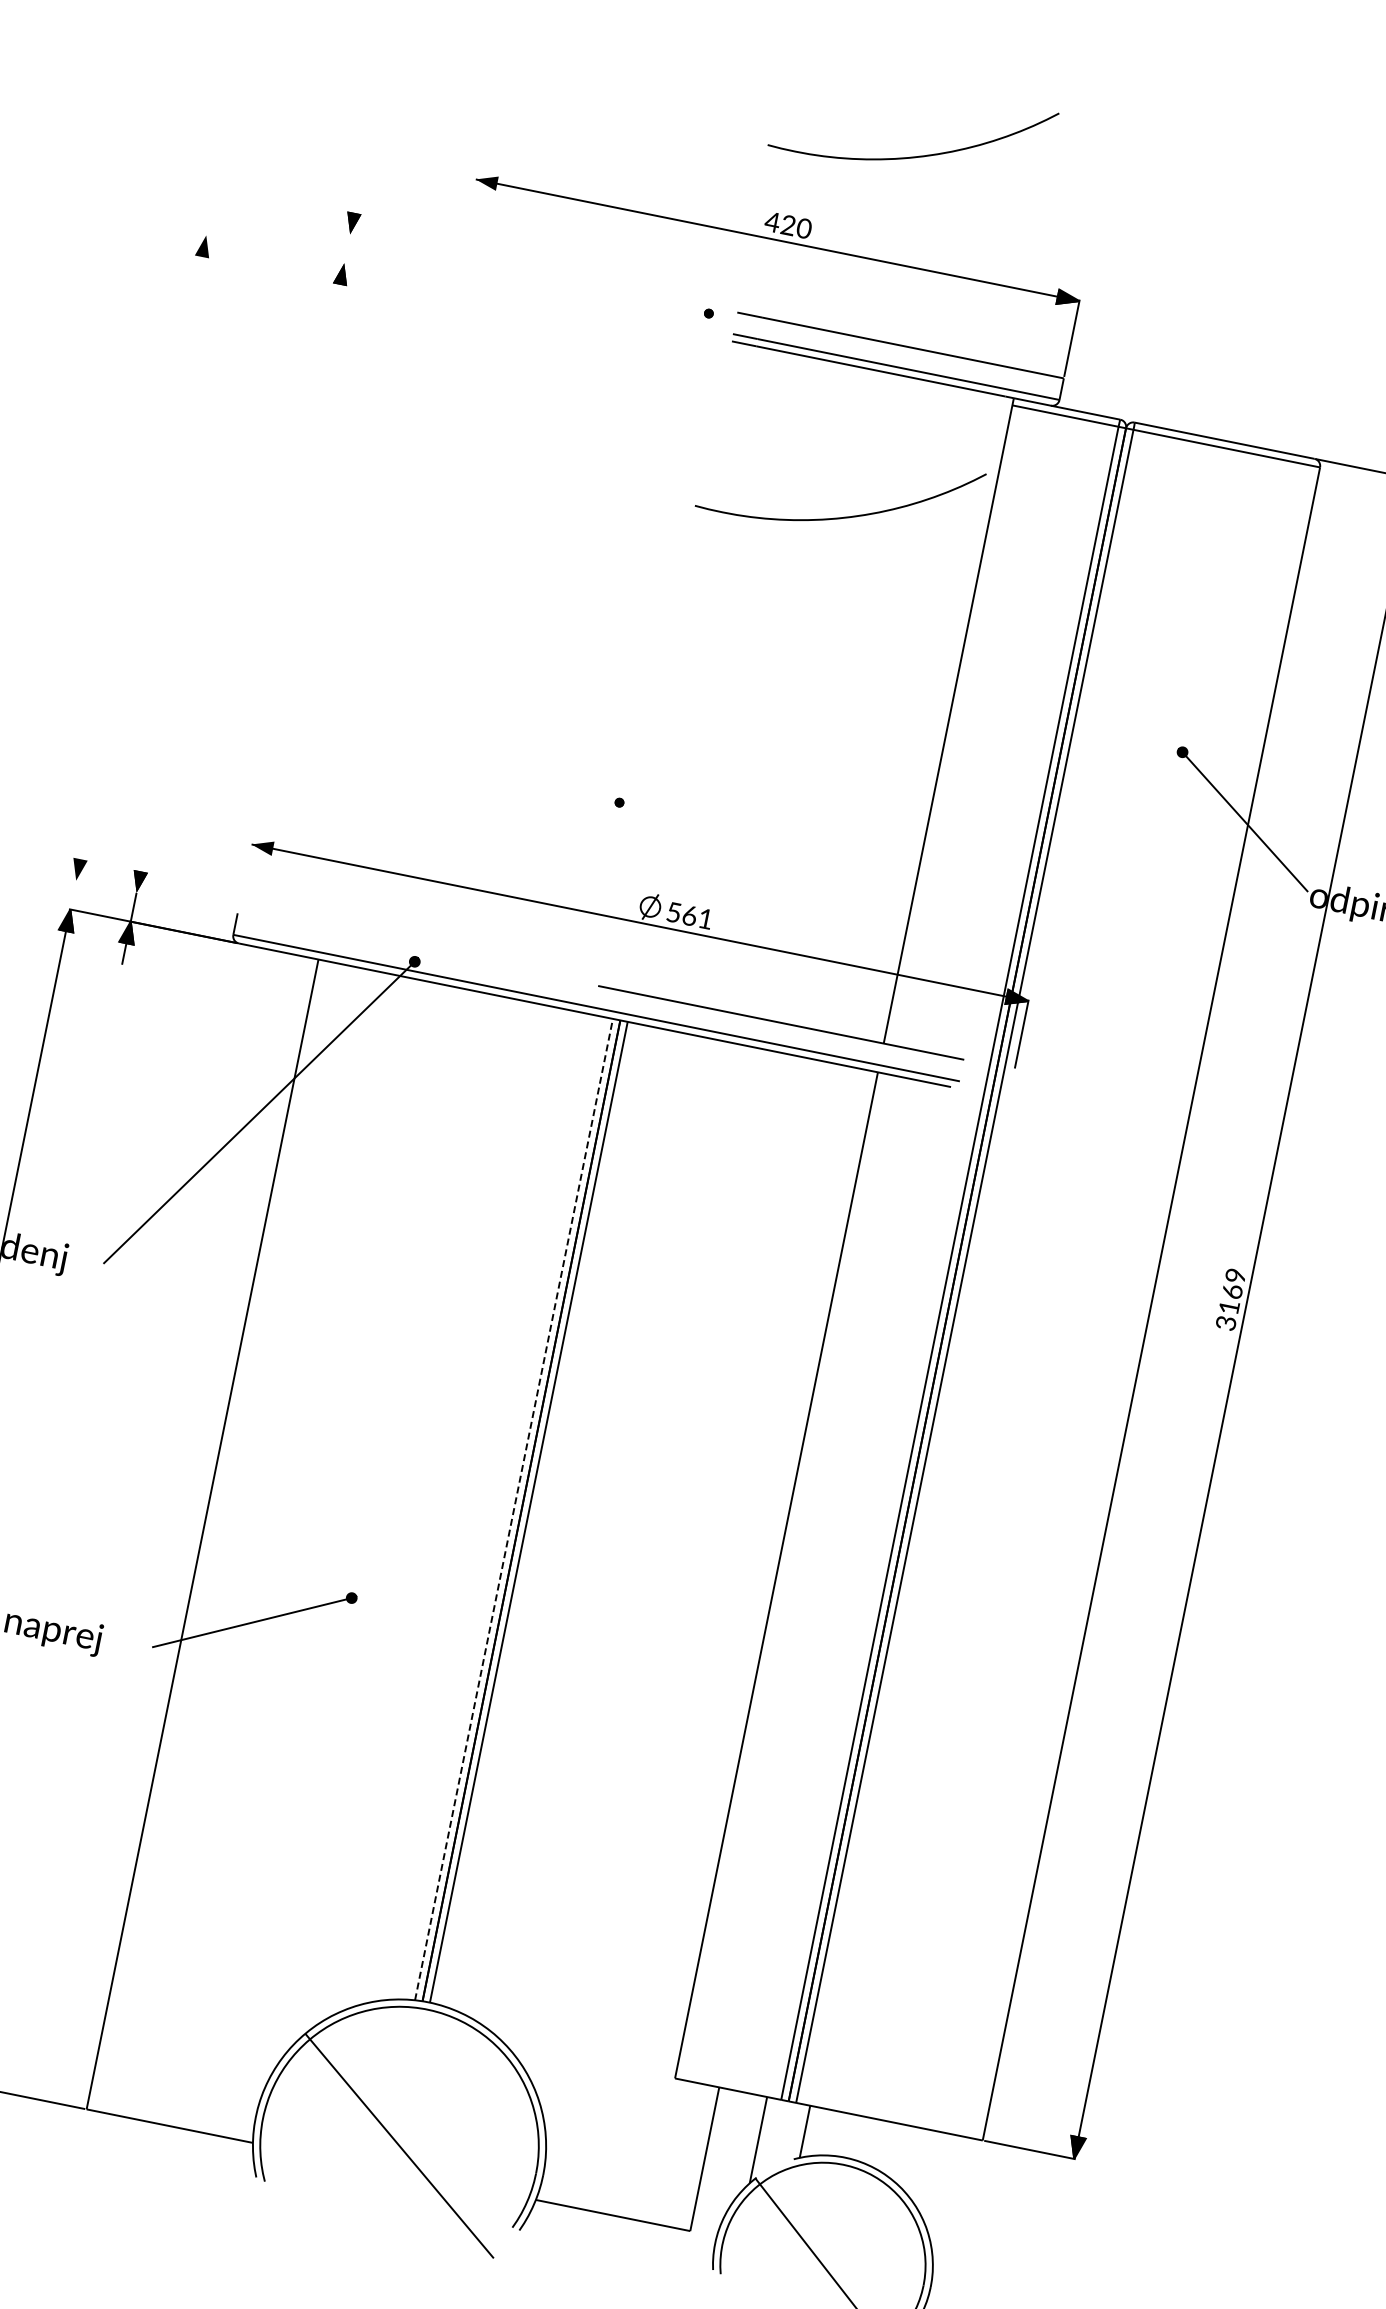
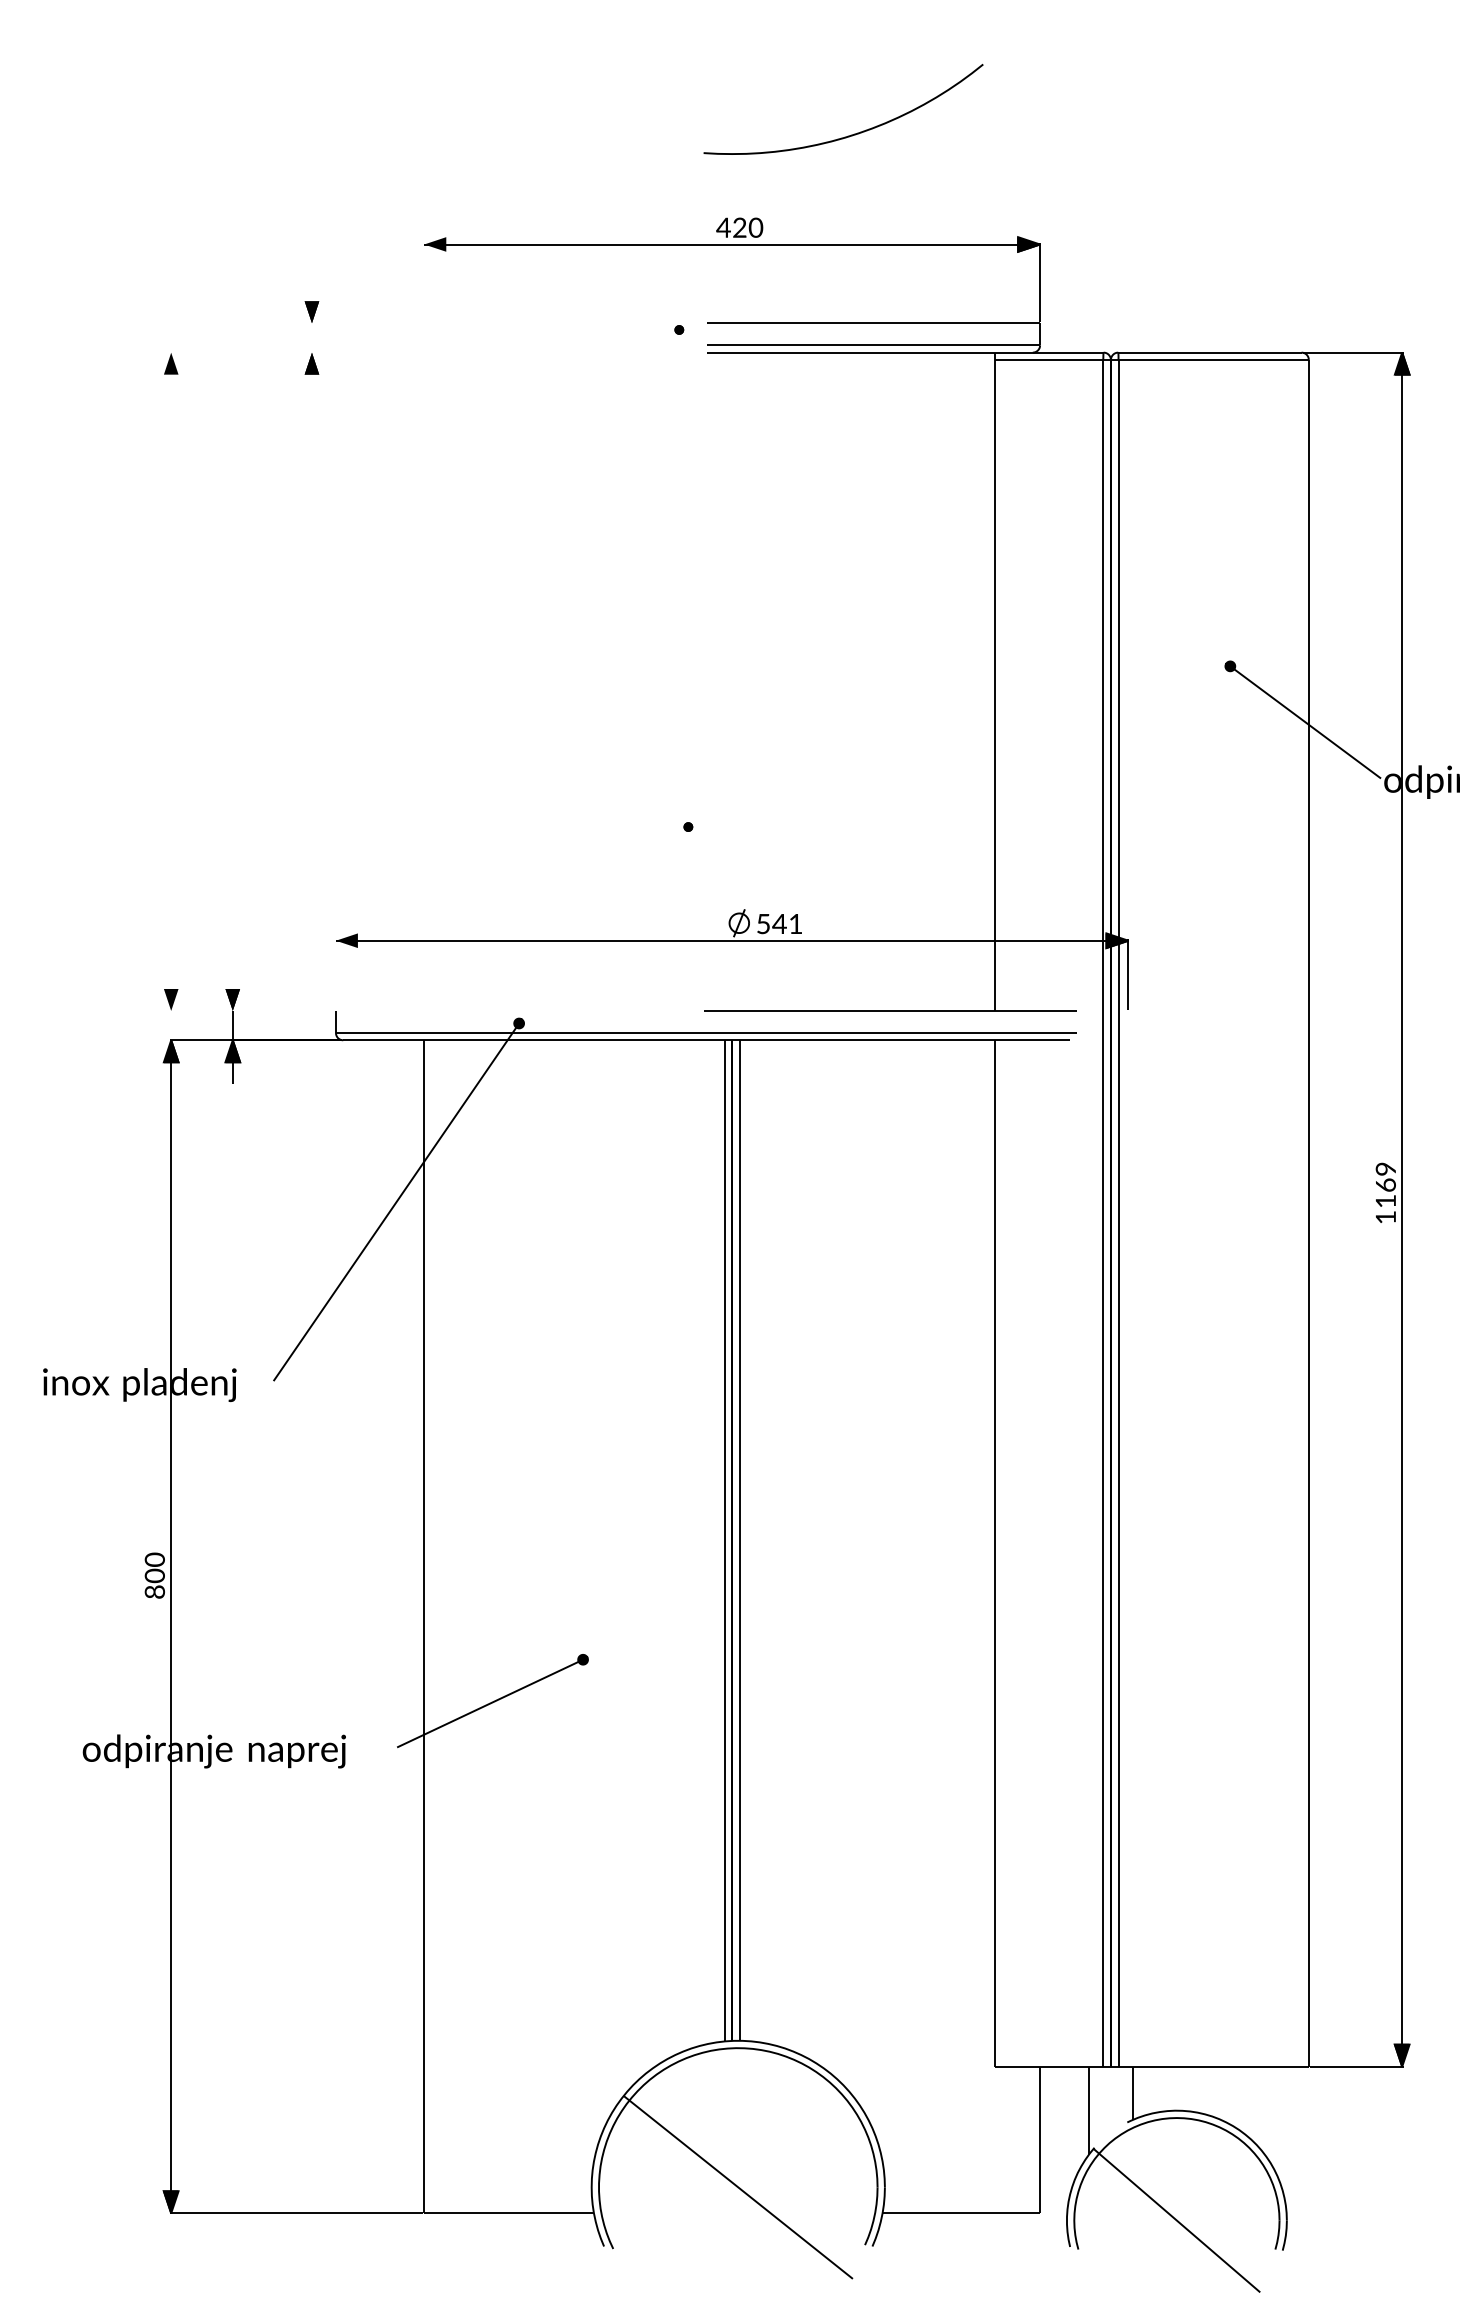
curve: (843, 516) -> (851, 502), removed
text: (689, 916) -> (779, 924), 561 -> 541
text: (1225, 1323) -> (1385, 1217), 3169 -> 1169
line: (513, 1509) -> (724, 1540), dashed -> solid

